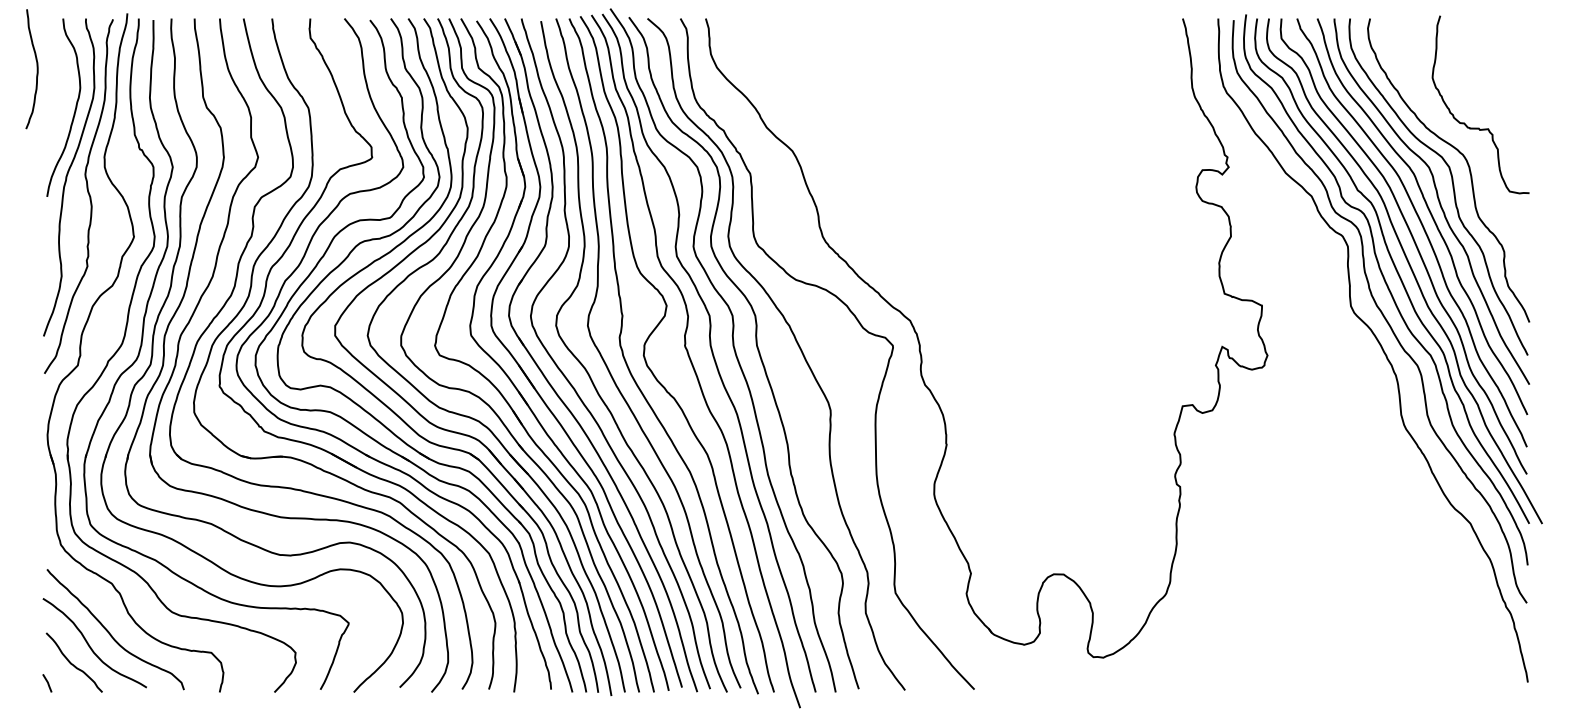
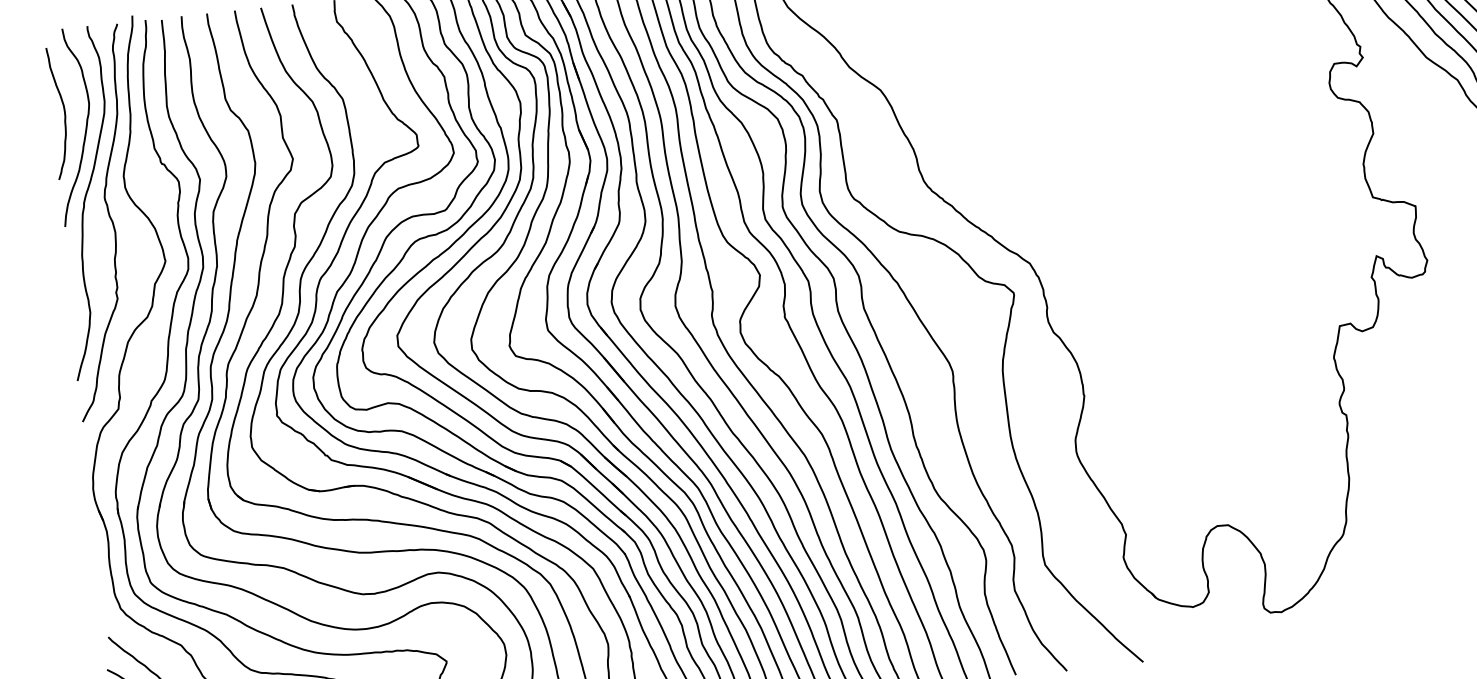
curve: (36, 69) -> (63, 113), moved

